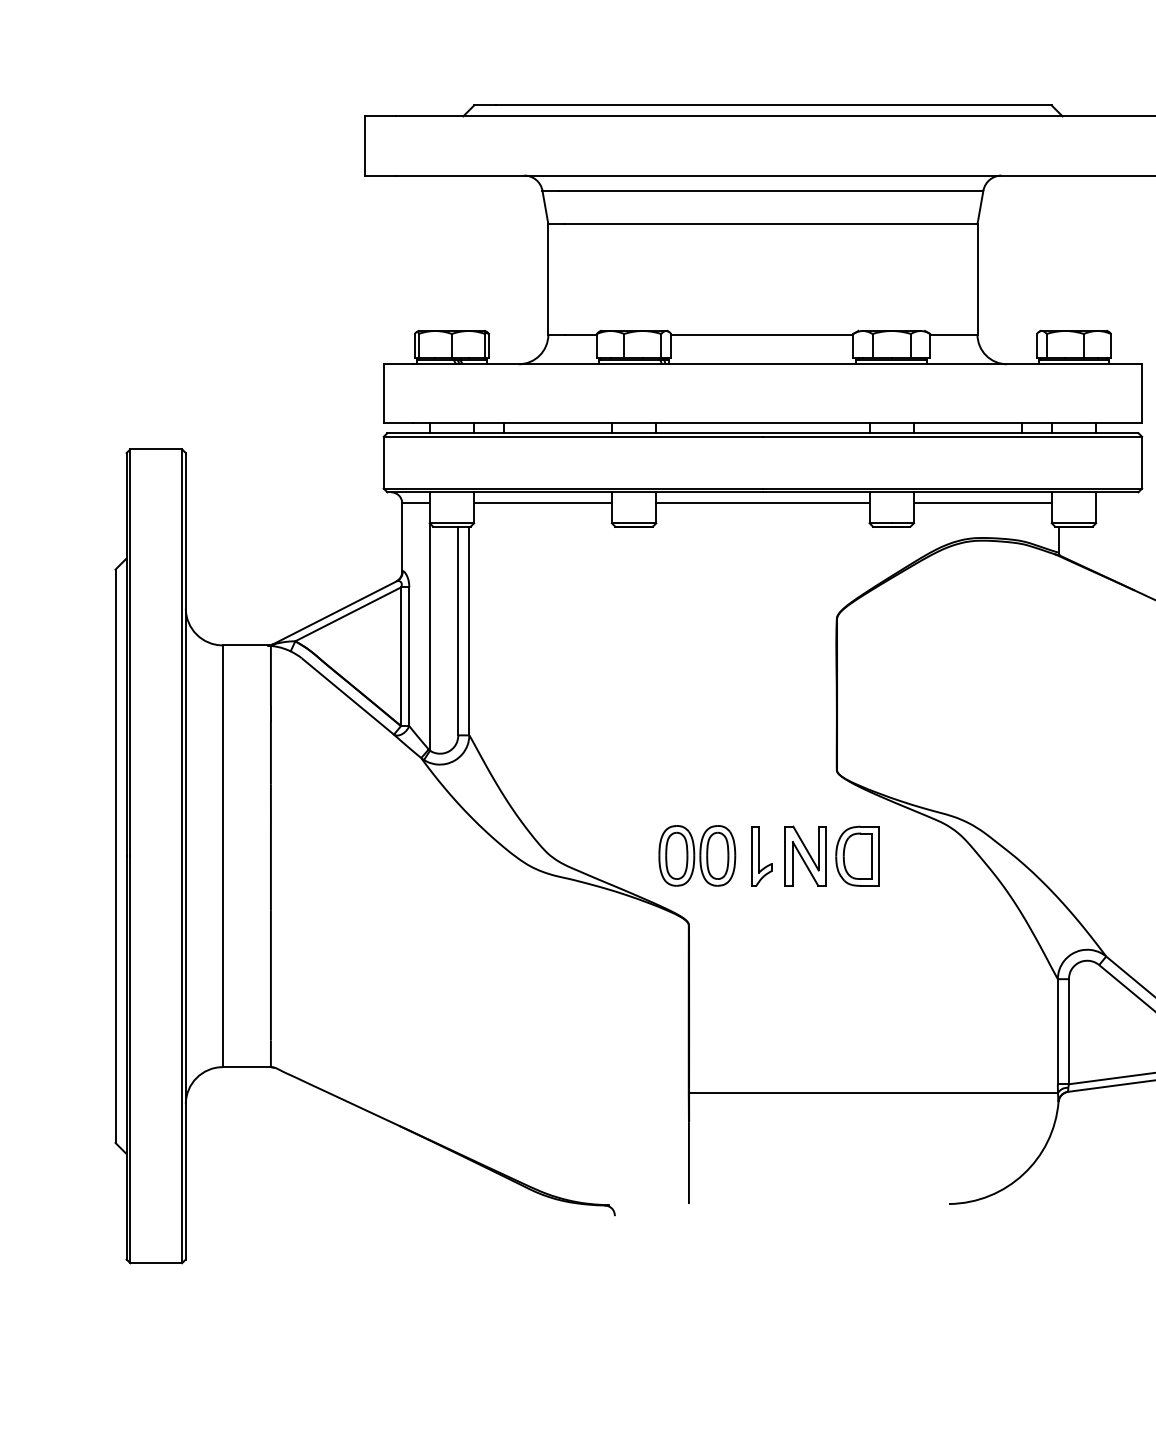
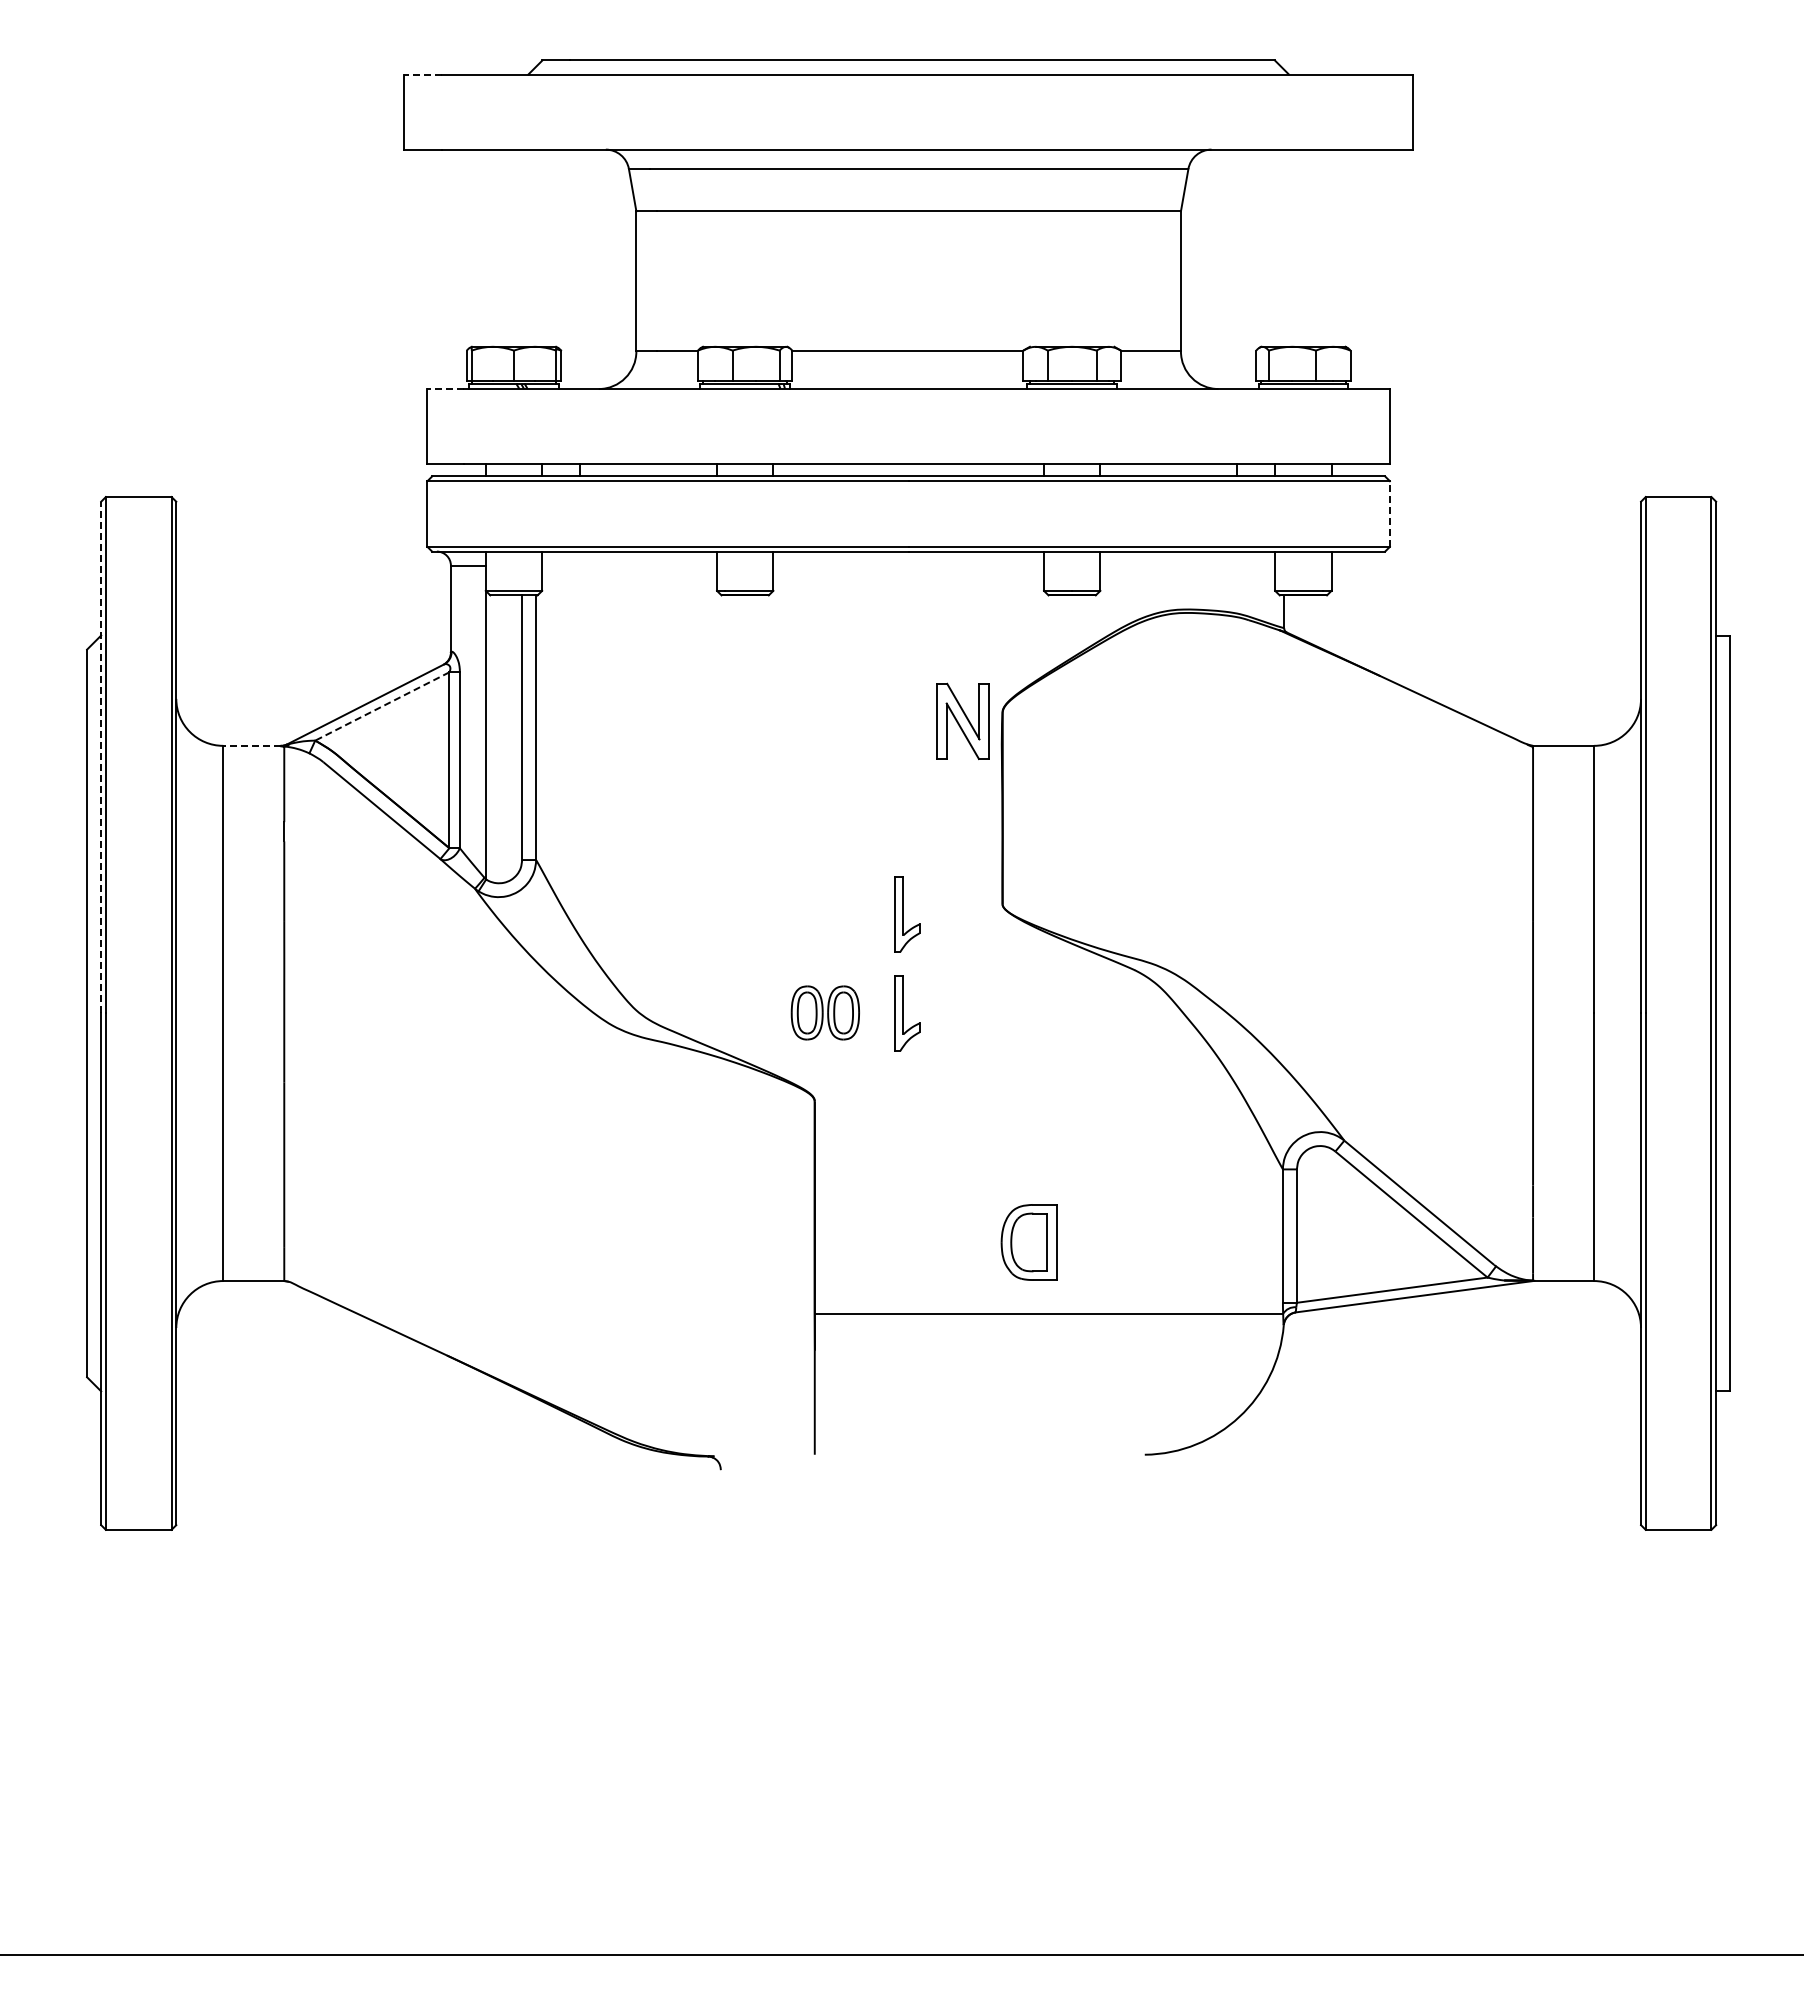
line: (379, 116) -> (422, 74), solid -> dashed
line: (397, 364) -> (445, 389), solid -> dashed
line: (1141, 463) -> (1389, 514), solid -> dashed
line: (542, 503) -> (629, 565), removed
line: (762, 503) -> (908, 565), removed
line: (982, 503) -> (1187, 565), removed
line: (347, 614) -> (381, 706), solid -> dashed
line: (245, 645) -> (252, 745), solid -> dashed
line: (126, 654) -> (101, 757), solid -> dashed
part: (762, 778) -> (907, 914), added
part: (697, 855) -> (825, 1012), size x0.7
part: (805, 855) -> (962, 720), moved
part: (857, 856) -> (1028, 1242), moved

